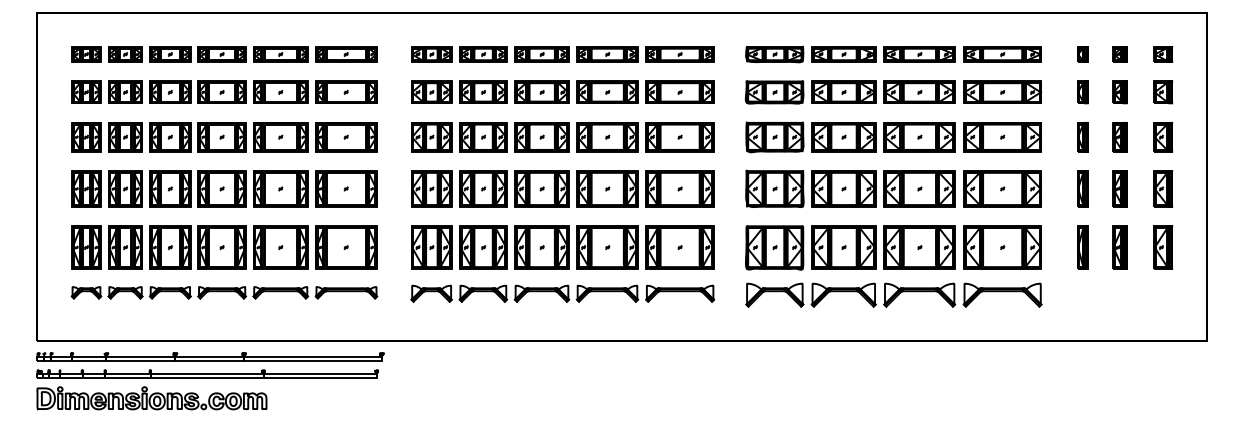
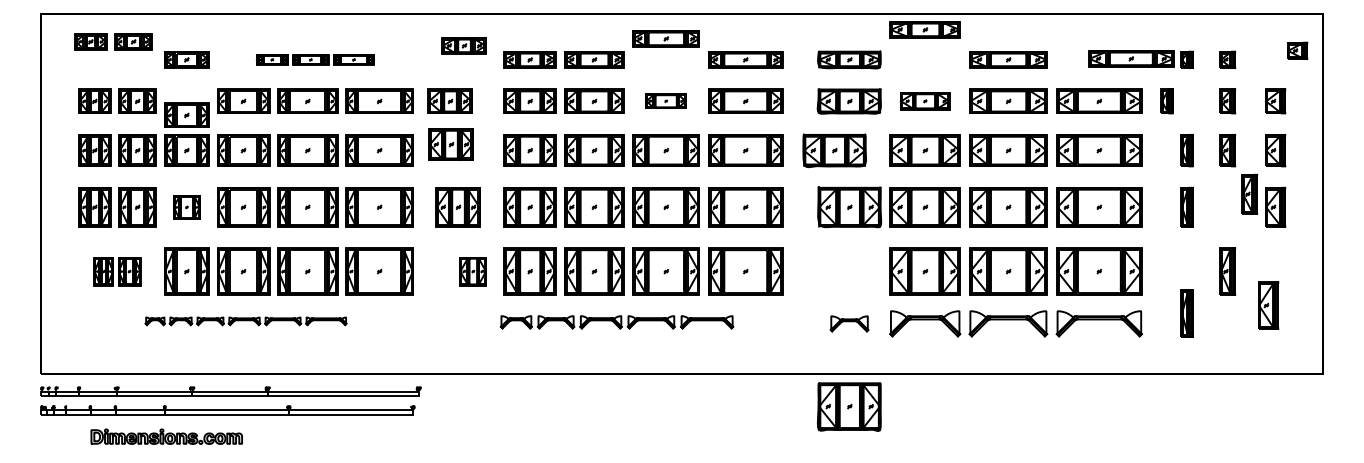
part: (107, 54) -> (113, 41), moved
part: (287, 54) -> (315, 59), size x0.6
part: (430, 54) -> (463, 45), moved
part: (606, 54) -> (665, 38), moved
part: (843, 54) -> (924, 29), moved
part: (1002, 54) -> (1131, 58), moved
part: (1163, 54) -> (1297, 50), moved
part: (170, 91) -> (186, 114), moved
part: (430, 91) -> (449, 100), moved
part: (606, 91) -> (665, 100), size x0.6
part: (843, 91) -> (924, 100), size x0.7
part: (1082, 92) -> (1166, 101), moved
part: (430, 137) -> (450, 144), moved
part: (774, 137) -> (834, 150), moved
part: (1119, 188) -> (1249, 193), moved
part: (170, 189) -> (186, 207), size x0.6
part: (430, 189) -> (457, 207), moved
part: (107, 247) -> (117, 271), size x0.6
part: (430, 247) -> (472, 271), size x0.6
part: (774, 247) -> (849, 406), moved
part: (1082, 247) -> (1186, 313), moved
part: (1163, 247) -> (1268, 305), moved
part: (223, 293) -> (245, 321), size x0.6
part: (562, 293) -> (616, 322), size x0.7
part: (774, 294) -> (849, 323), size x0.6
part: (151, 397) -> (166, 436), size x0.6

